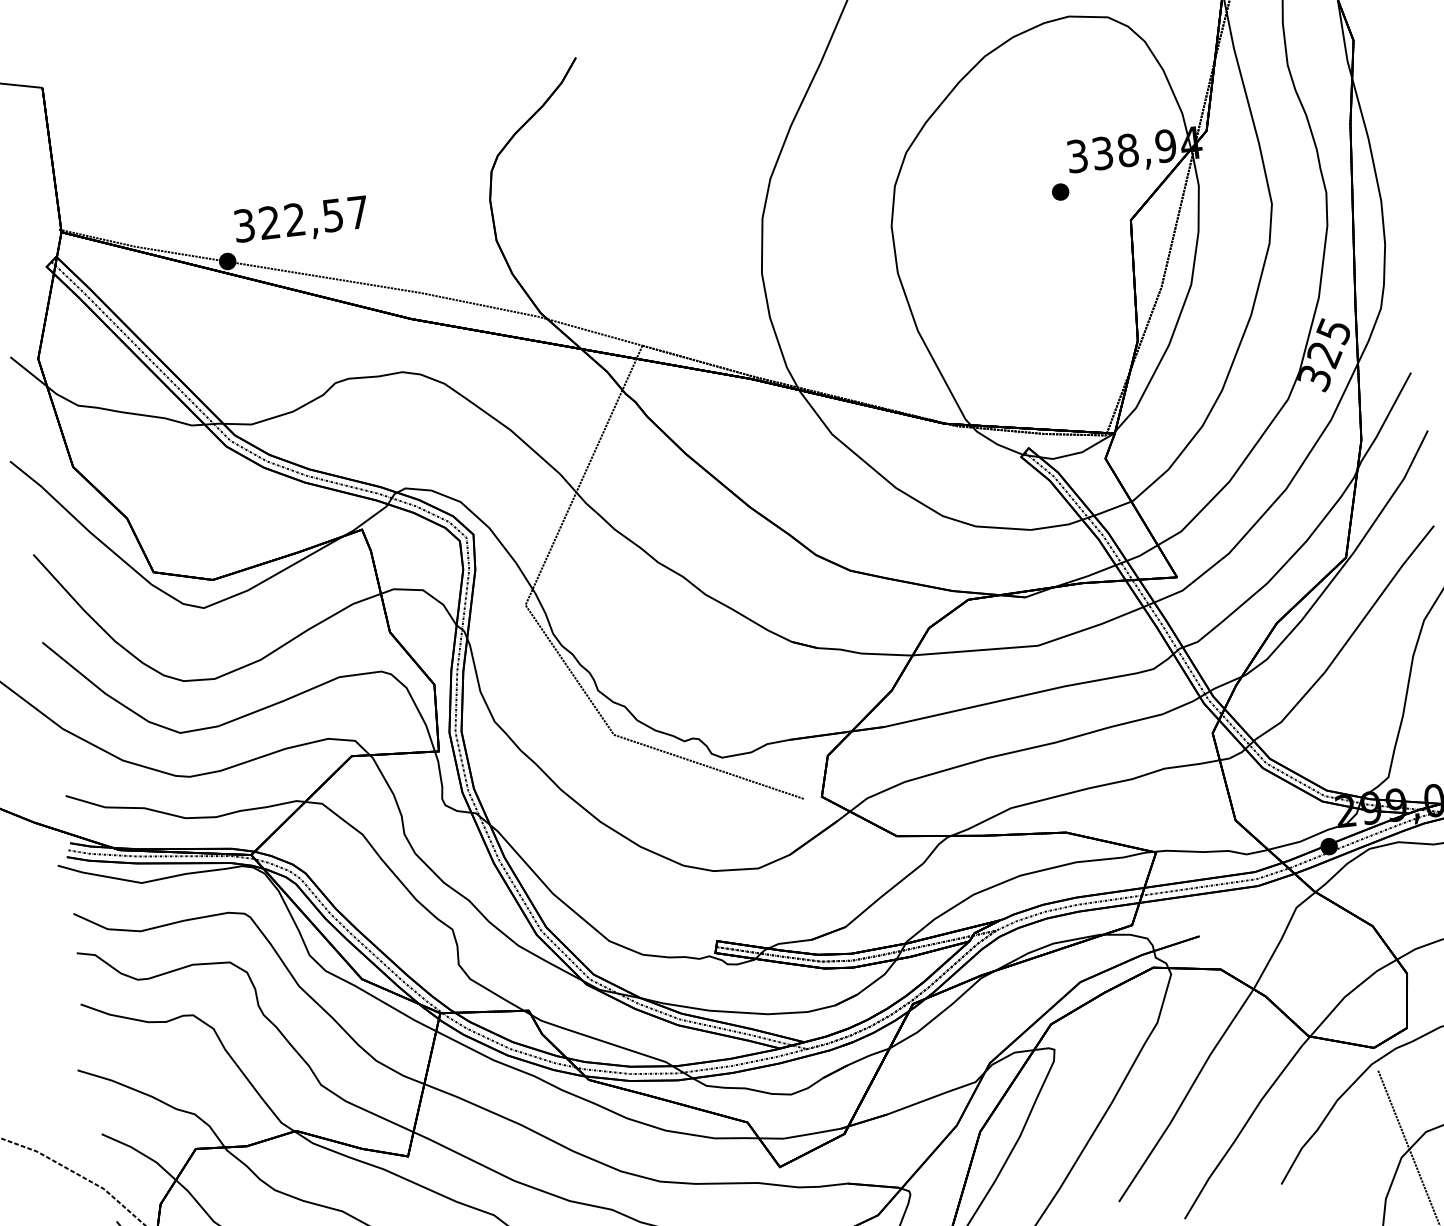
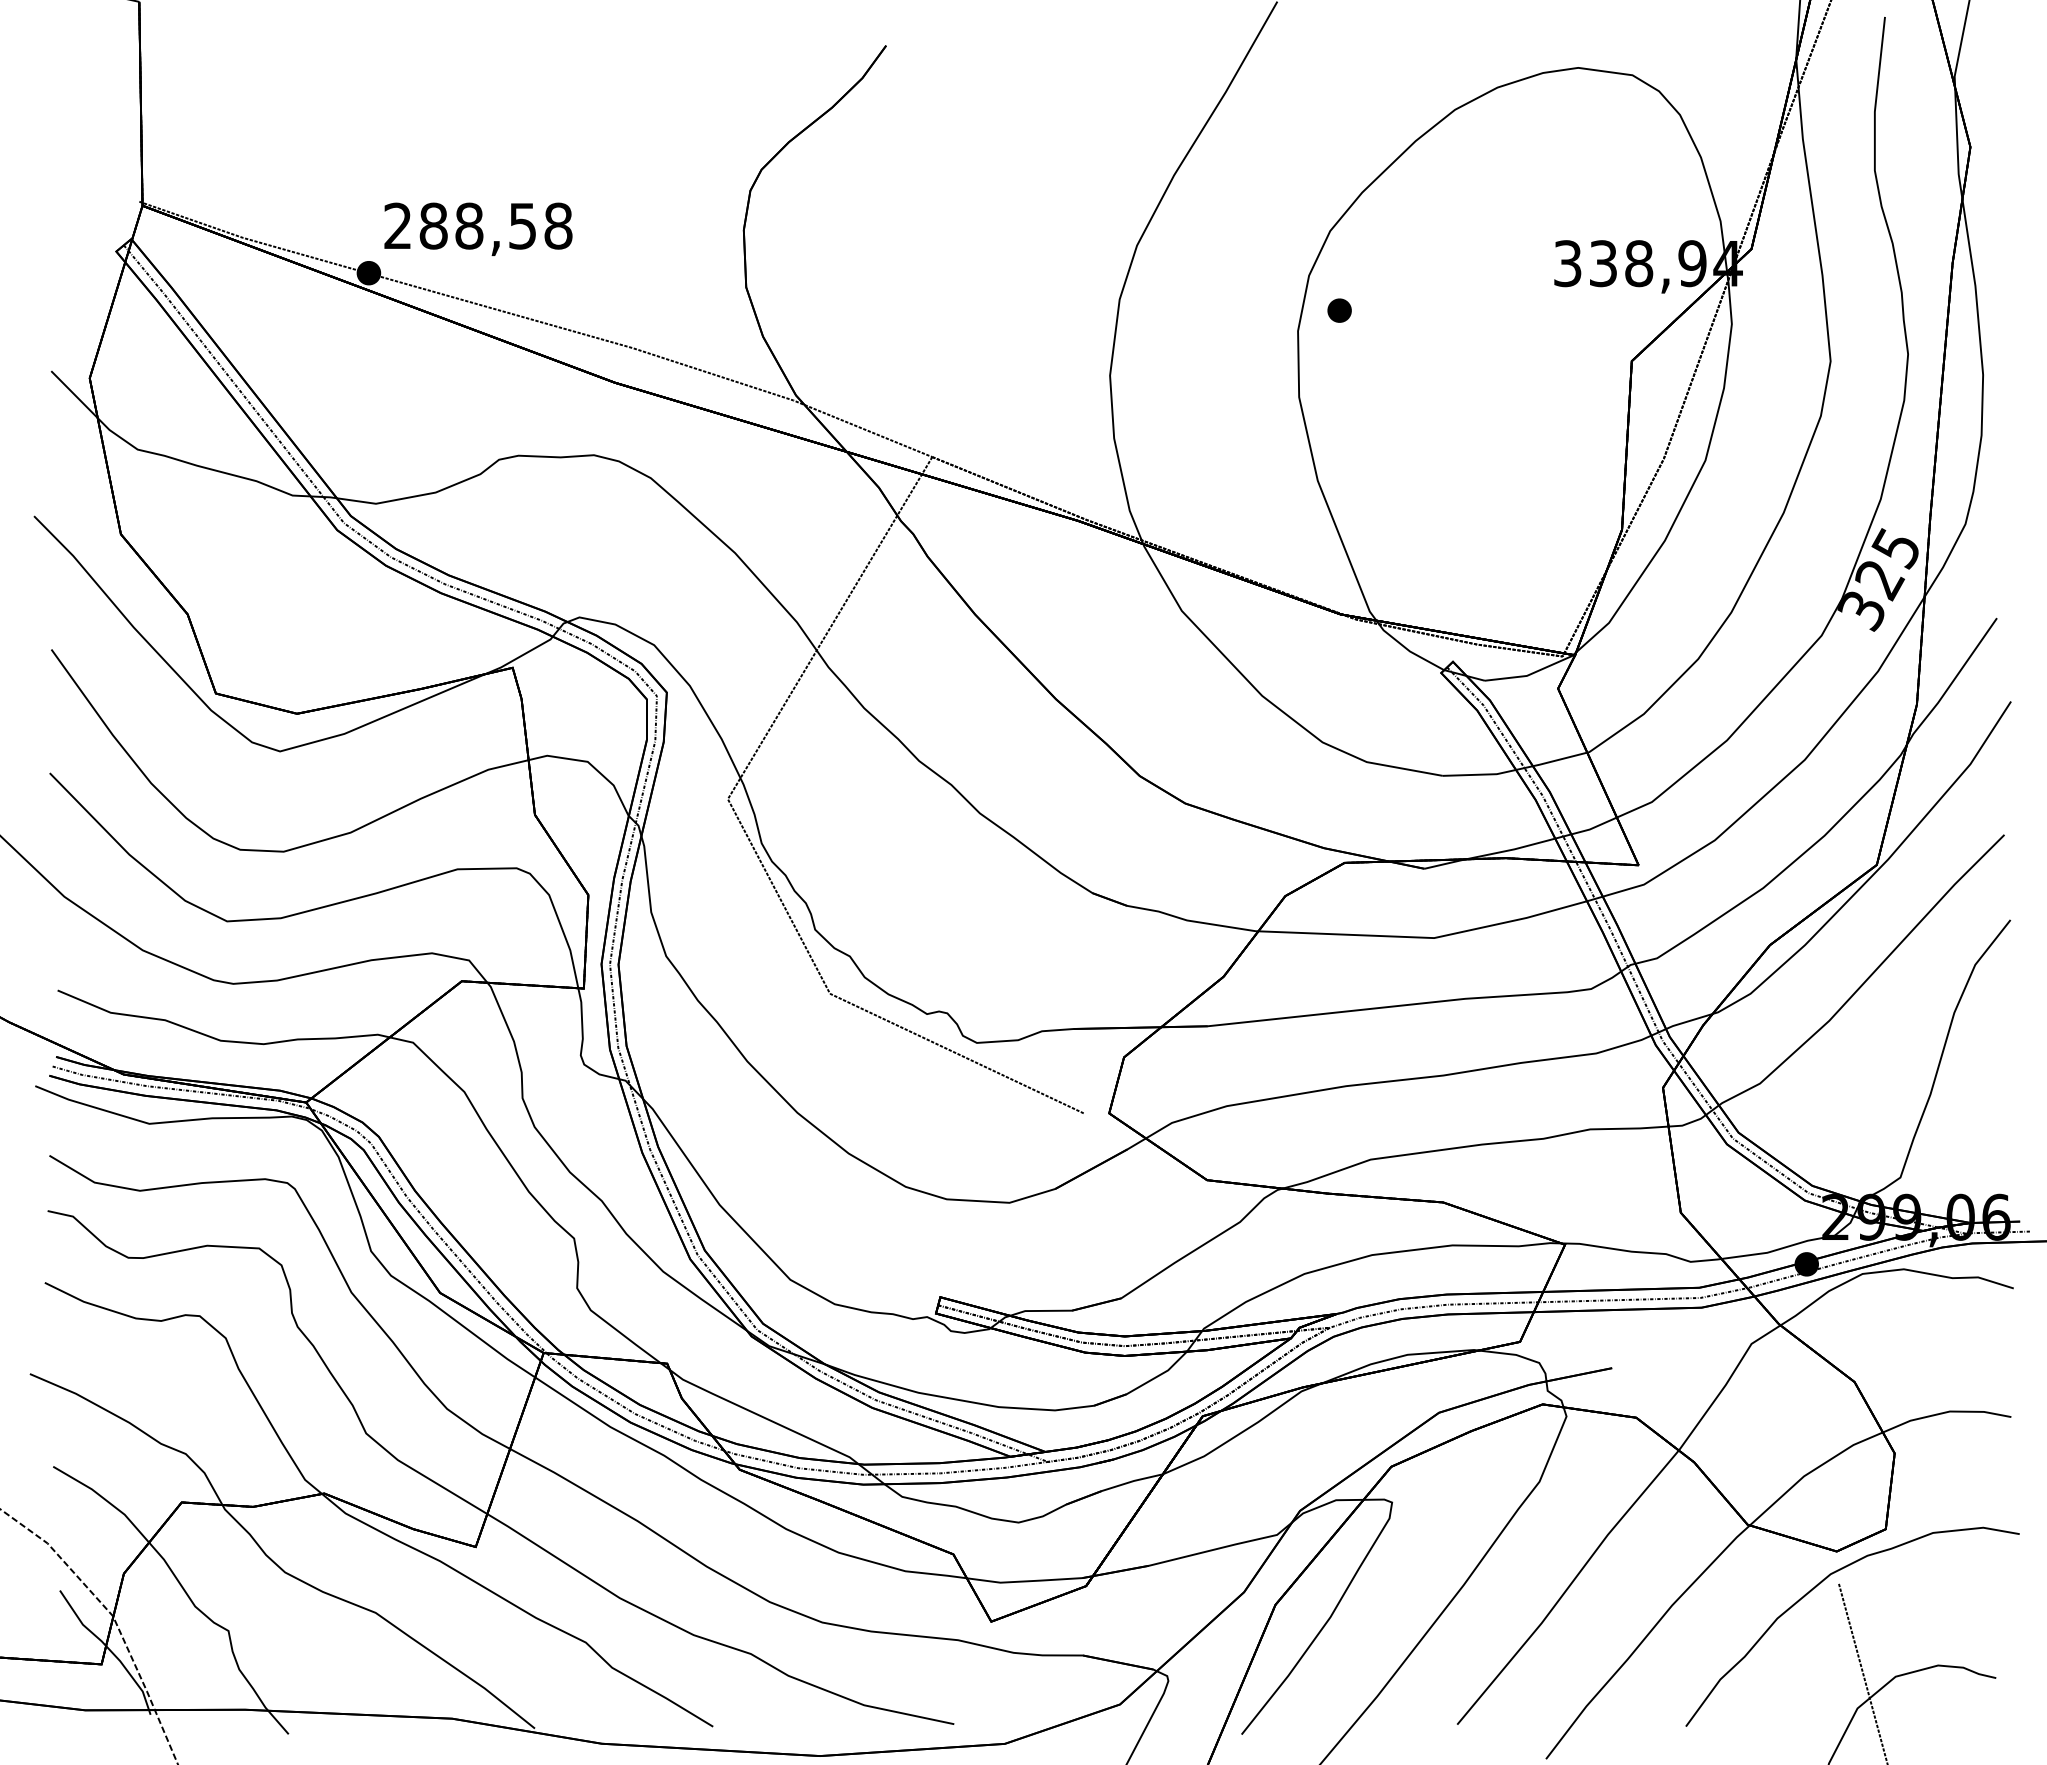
part: (1060, 191) -> (1339, 310), moved
text: (301, 218) -> (478, 225), 322,57 -> 288,58

